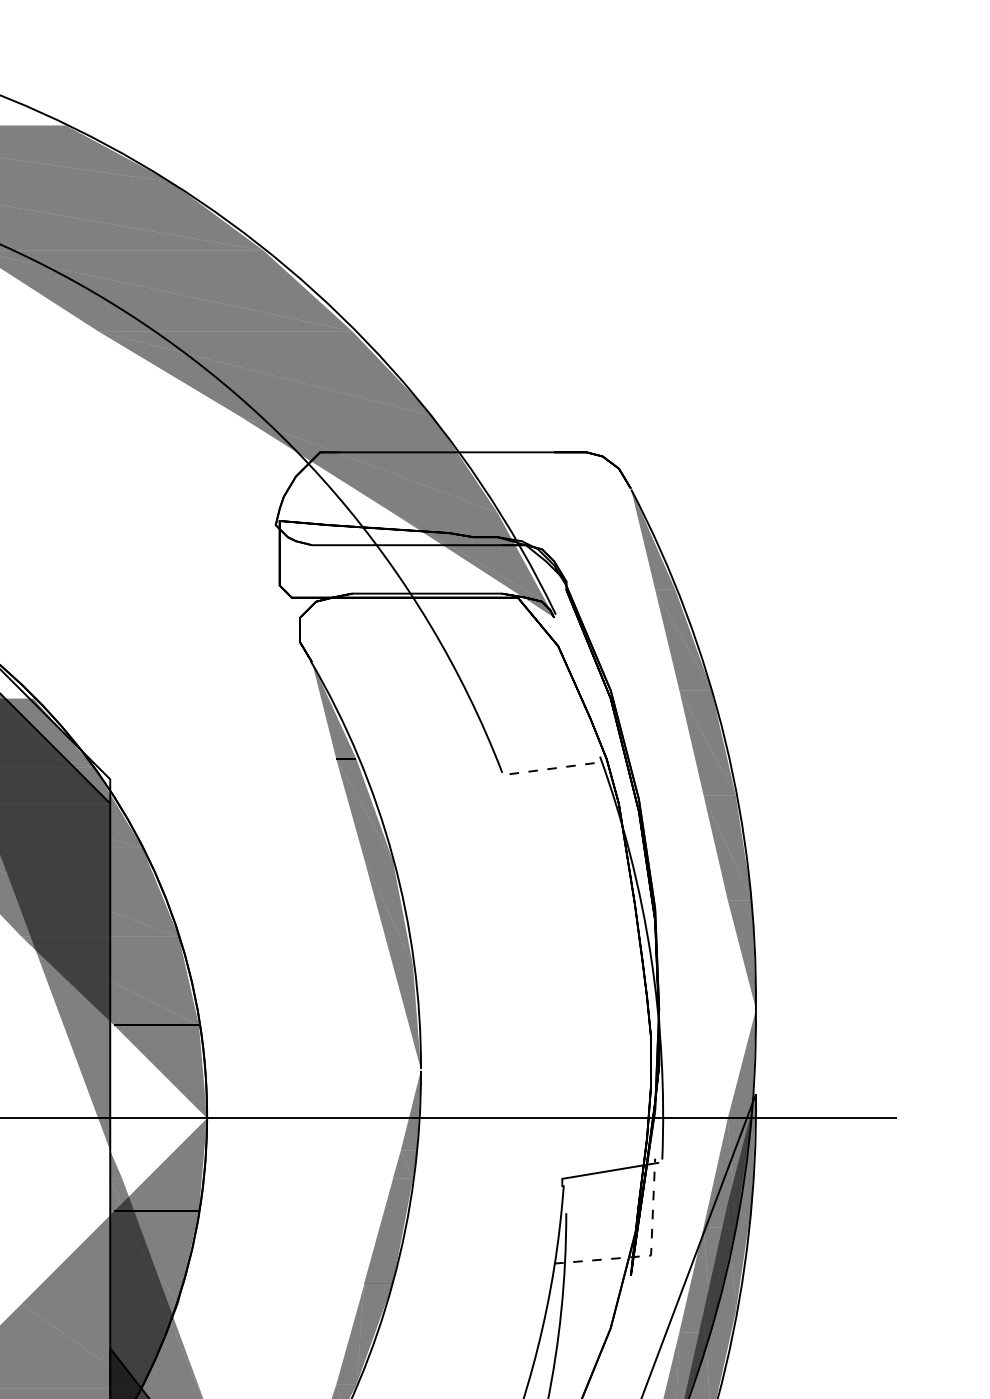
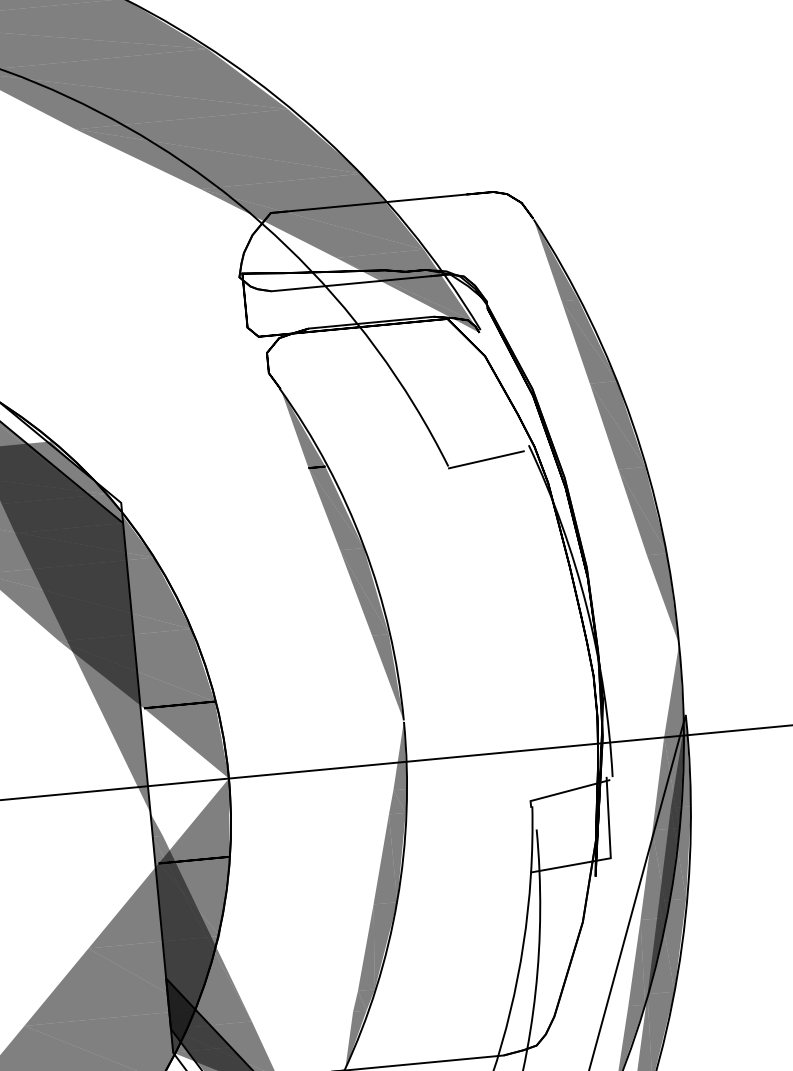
line: (548, 769) -> (486, 460), dashed -> solid
line: (651, 1255) -> (611, 858), dashed -> solid

